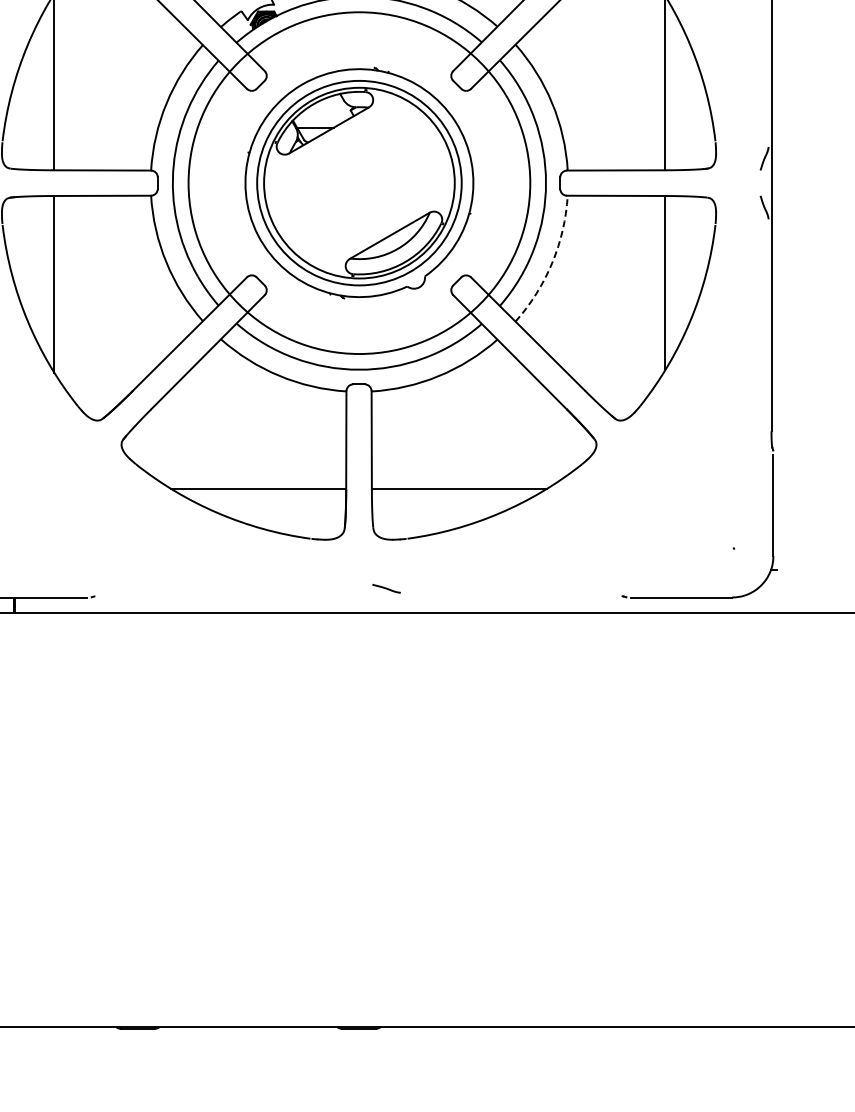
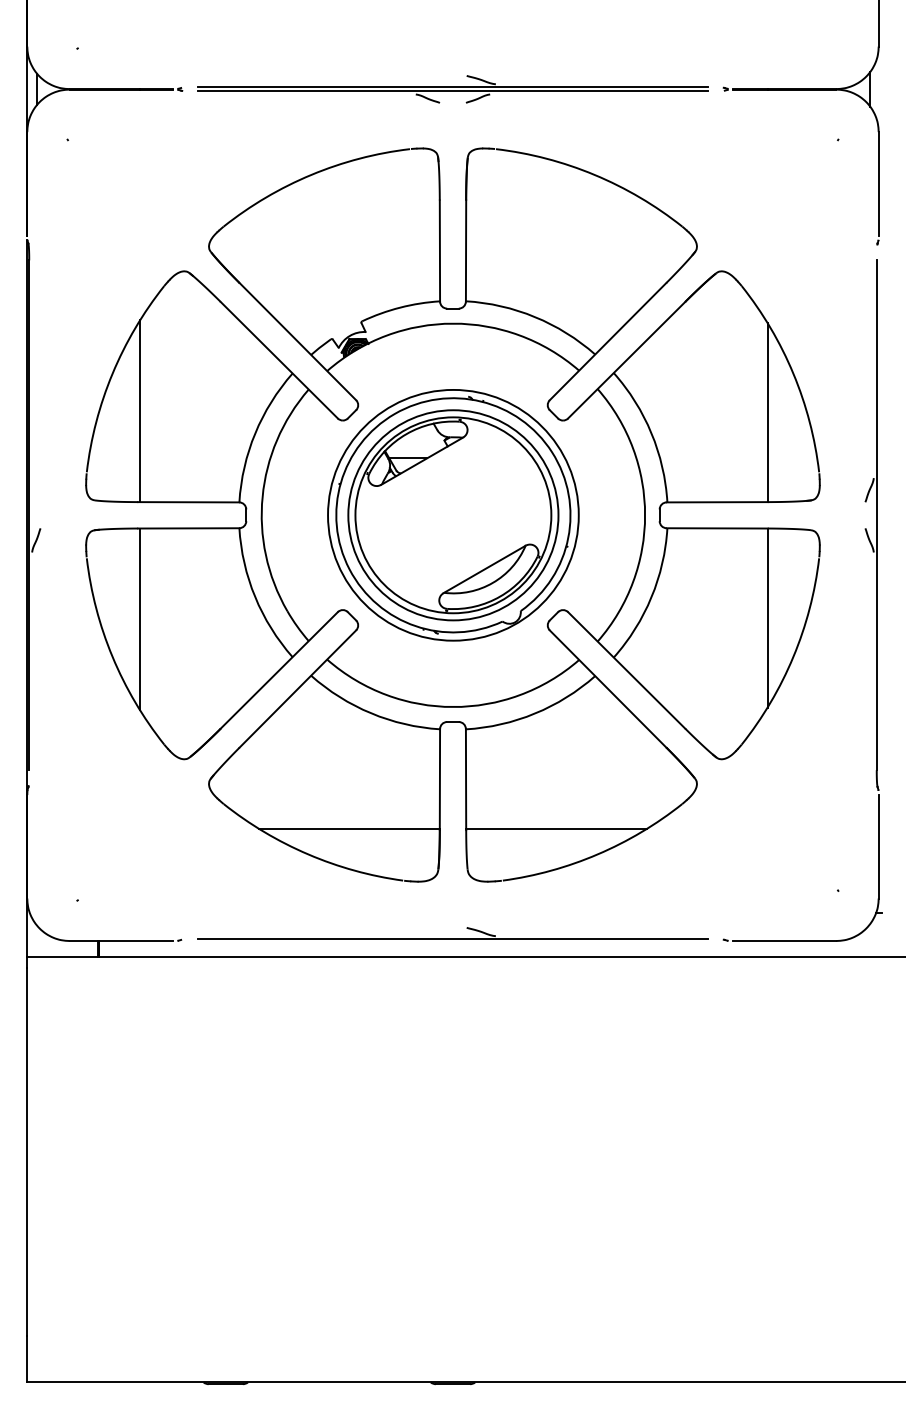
circle: (359, 182) -> (453, 514), size x0.71
arc: (552, 263) -> (651, 597), dashed -> solid
line: (358, 596) -> (452, 939), added

